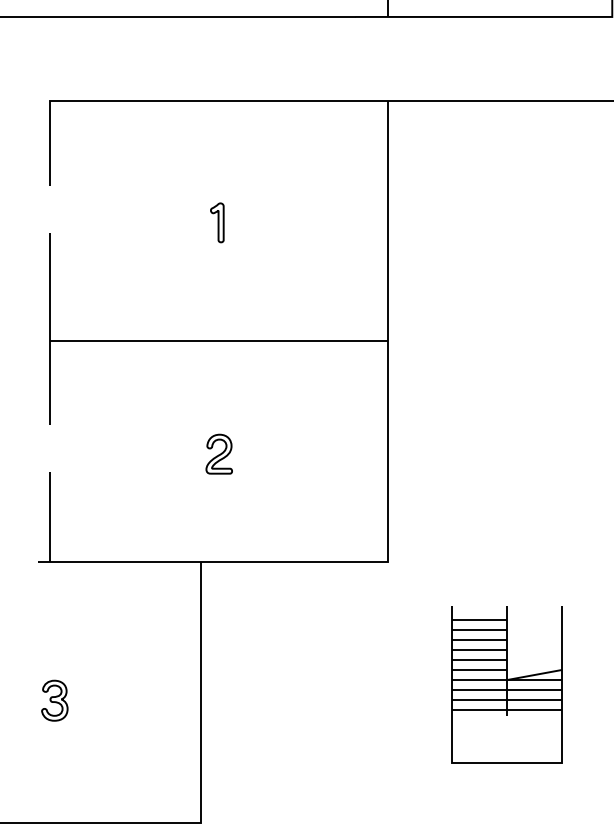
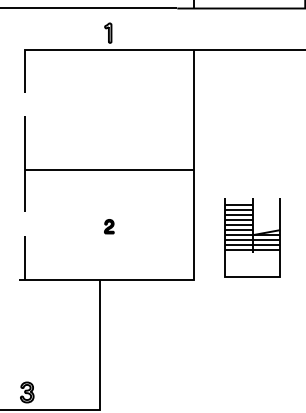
part: (217, 221) -> (108, 32), moved
part: (219, 454) -> (109, 226), size x0.7
part: (506, 684) -> (252, 237), moved
part: (55, 700) -> (27, 392), moved

